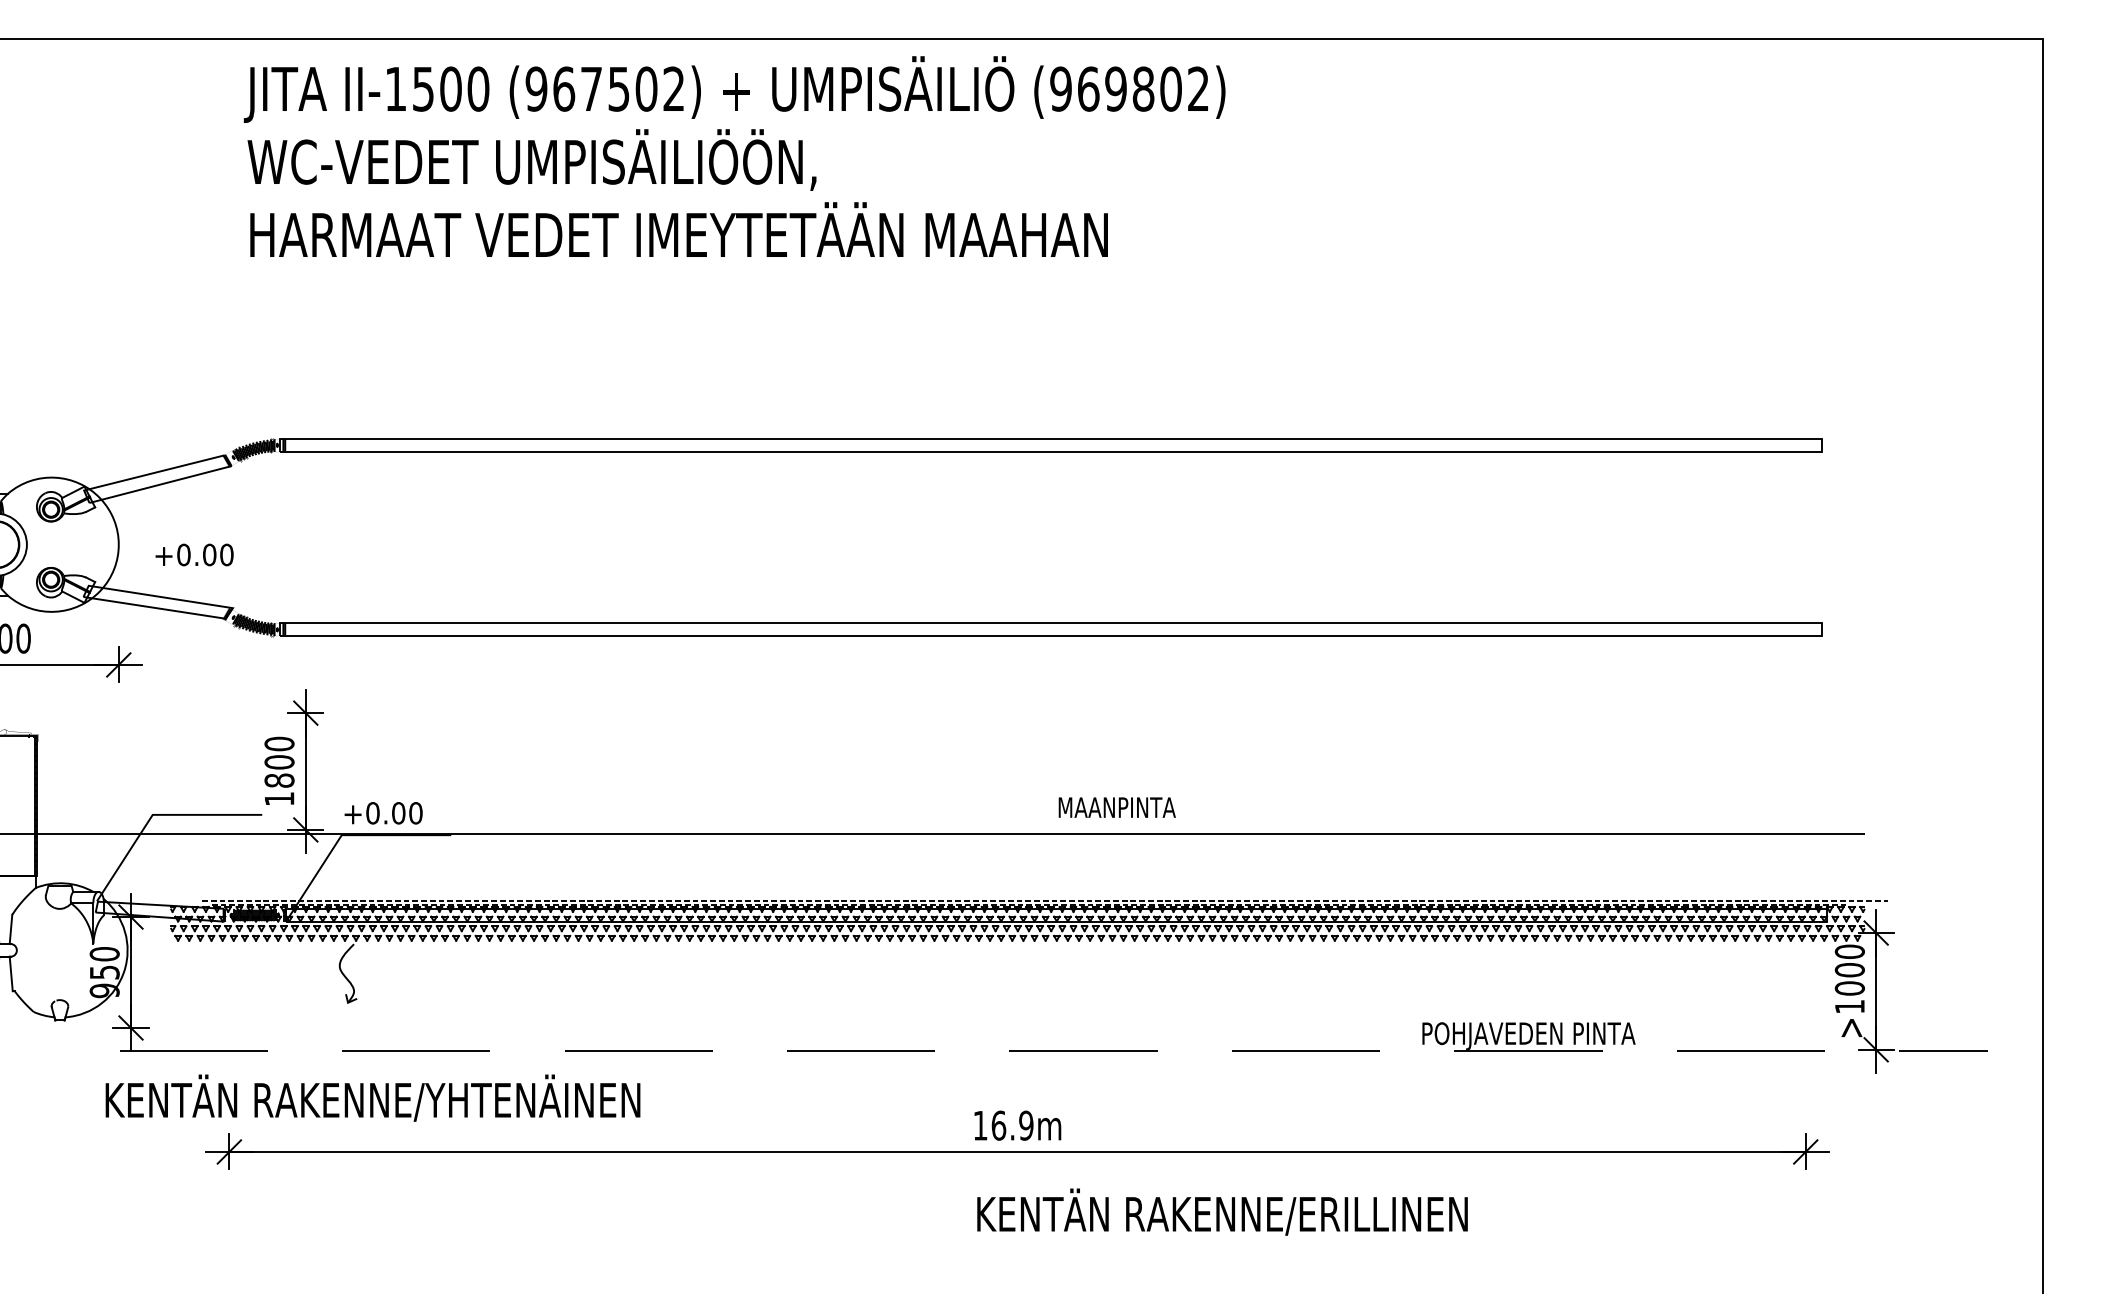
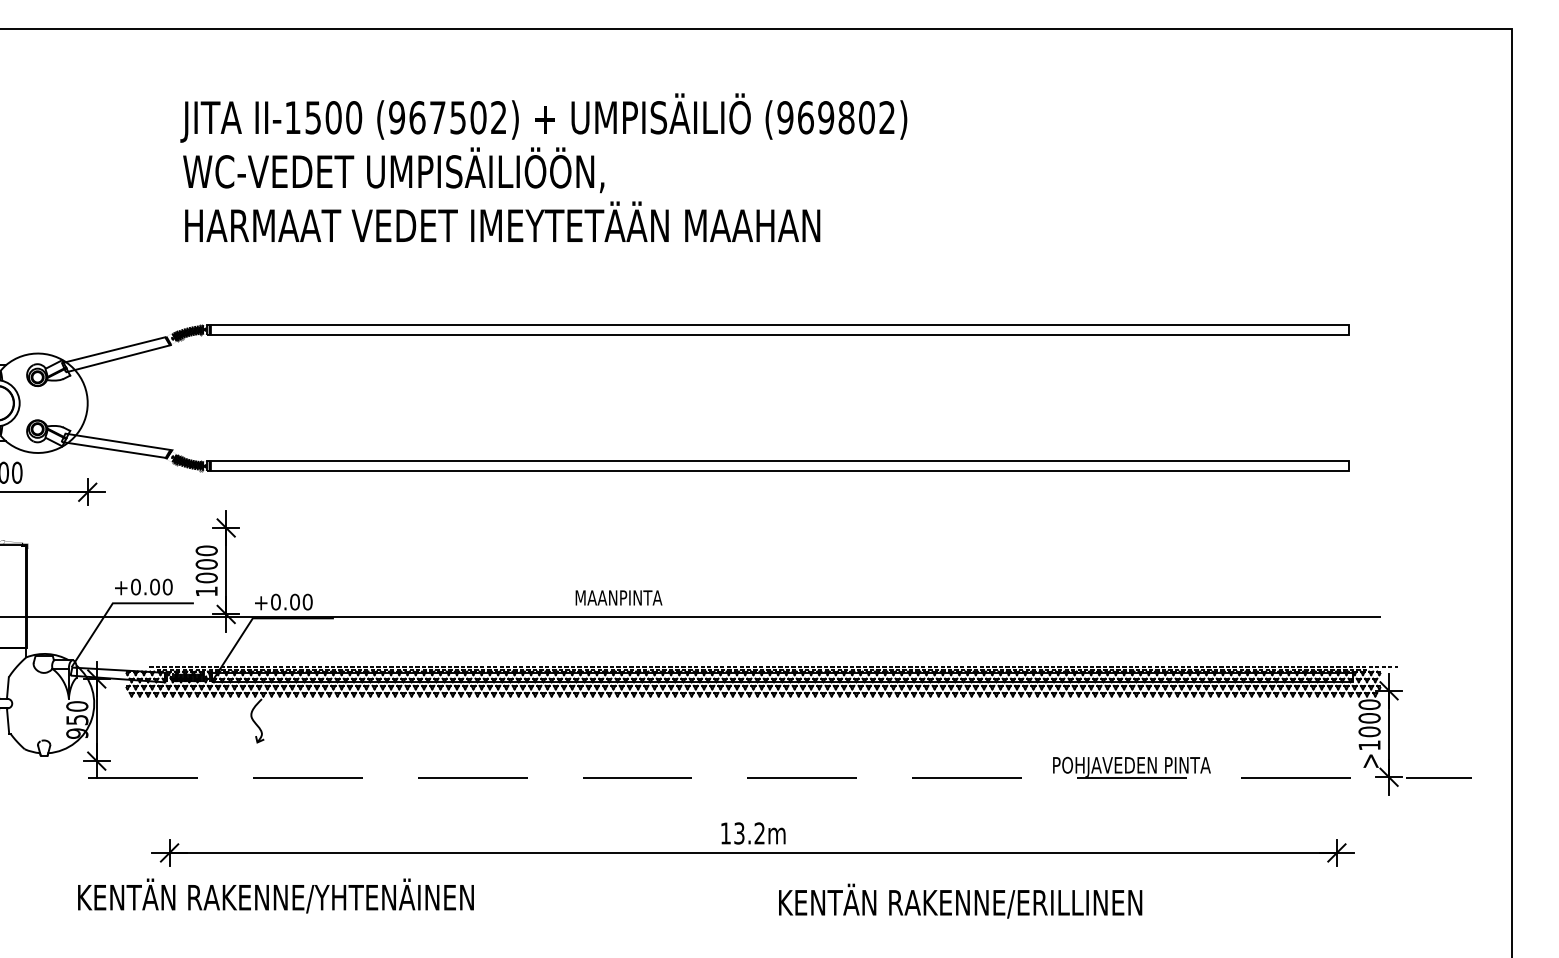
text: (734, 156) -> (543, 167), moved
text: (194, 554) -> (143, 586), moved
text: (279, 780) -> (206, 577), 1800 -> 1000
text: (1116, 807) -> (618, 597), moved
text: (372, 1097) -> (275, 895), moved
text: (1012, 1125) -> (749, 833), 16.9m -> 13.2m
text: (1222, 1211) -> (960, 900), moved

